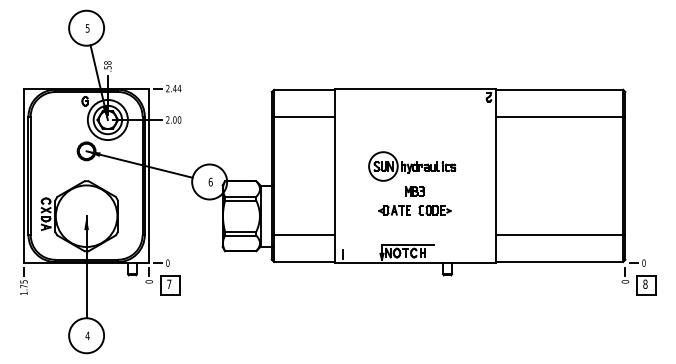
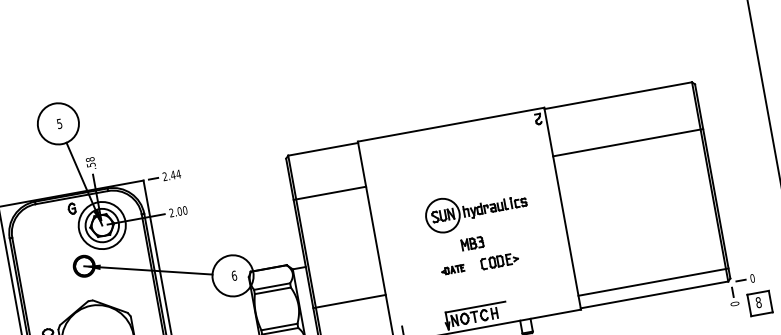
line: (302, 116) -> (329, 193), moved
line: (560, 116) -> (628, 142), moved
part: (412, 166) -> (476, 209), moved
part: (394, 210) -> (452, 269), size x0.6
line: (302, 235) -> (348, 302), moved
line: (560, 235) -> (653, 282), moved

